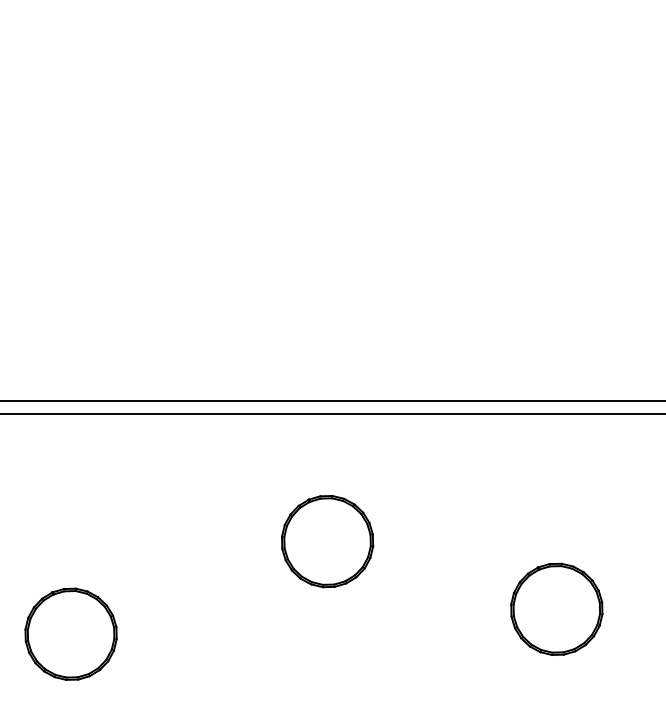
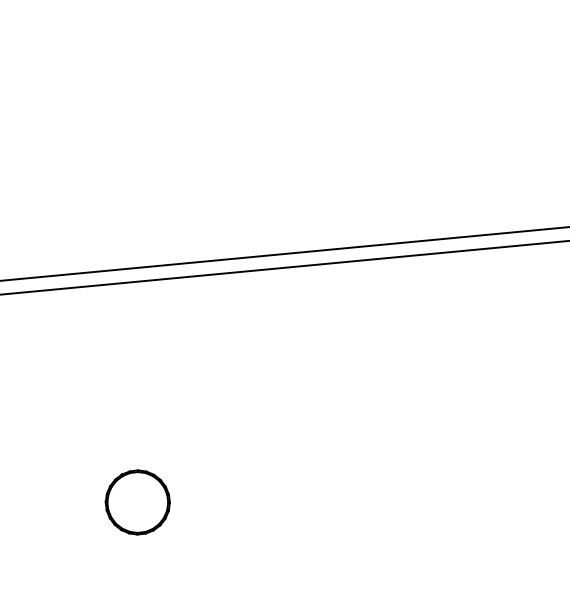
part: (327, 541) -> (384, 386), removed
part: (70, 633) -> (137, 501), size x0.7

